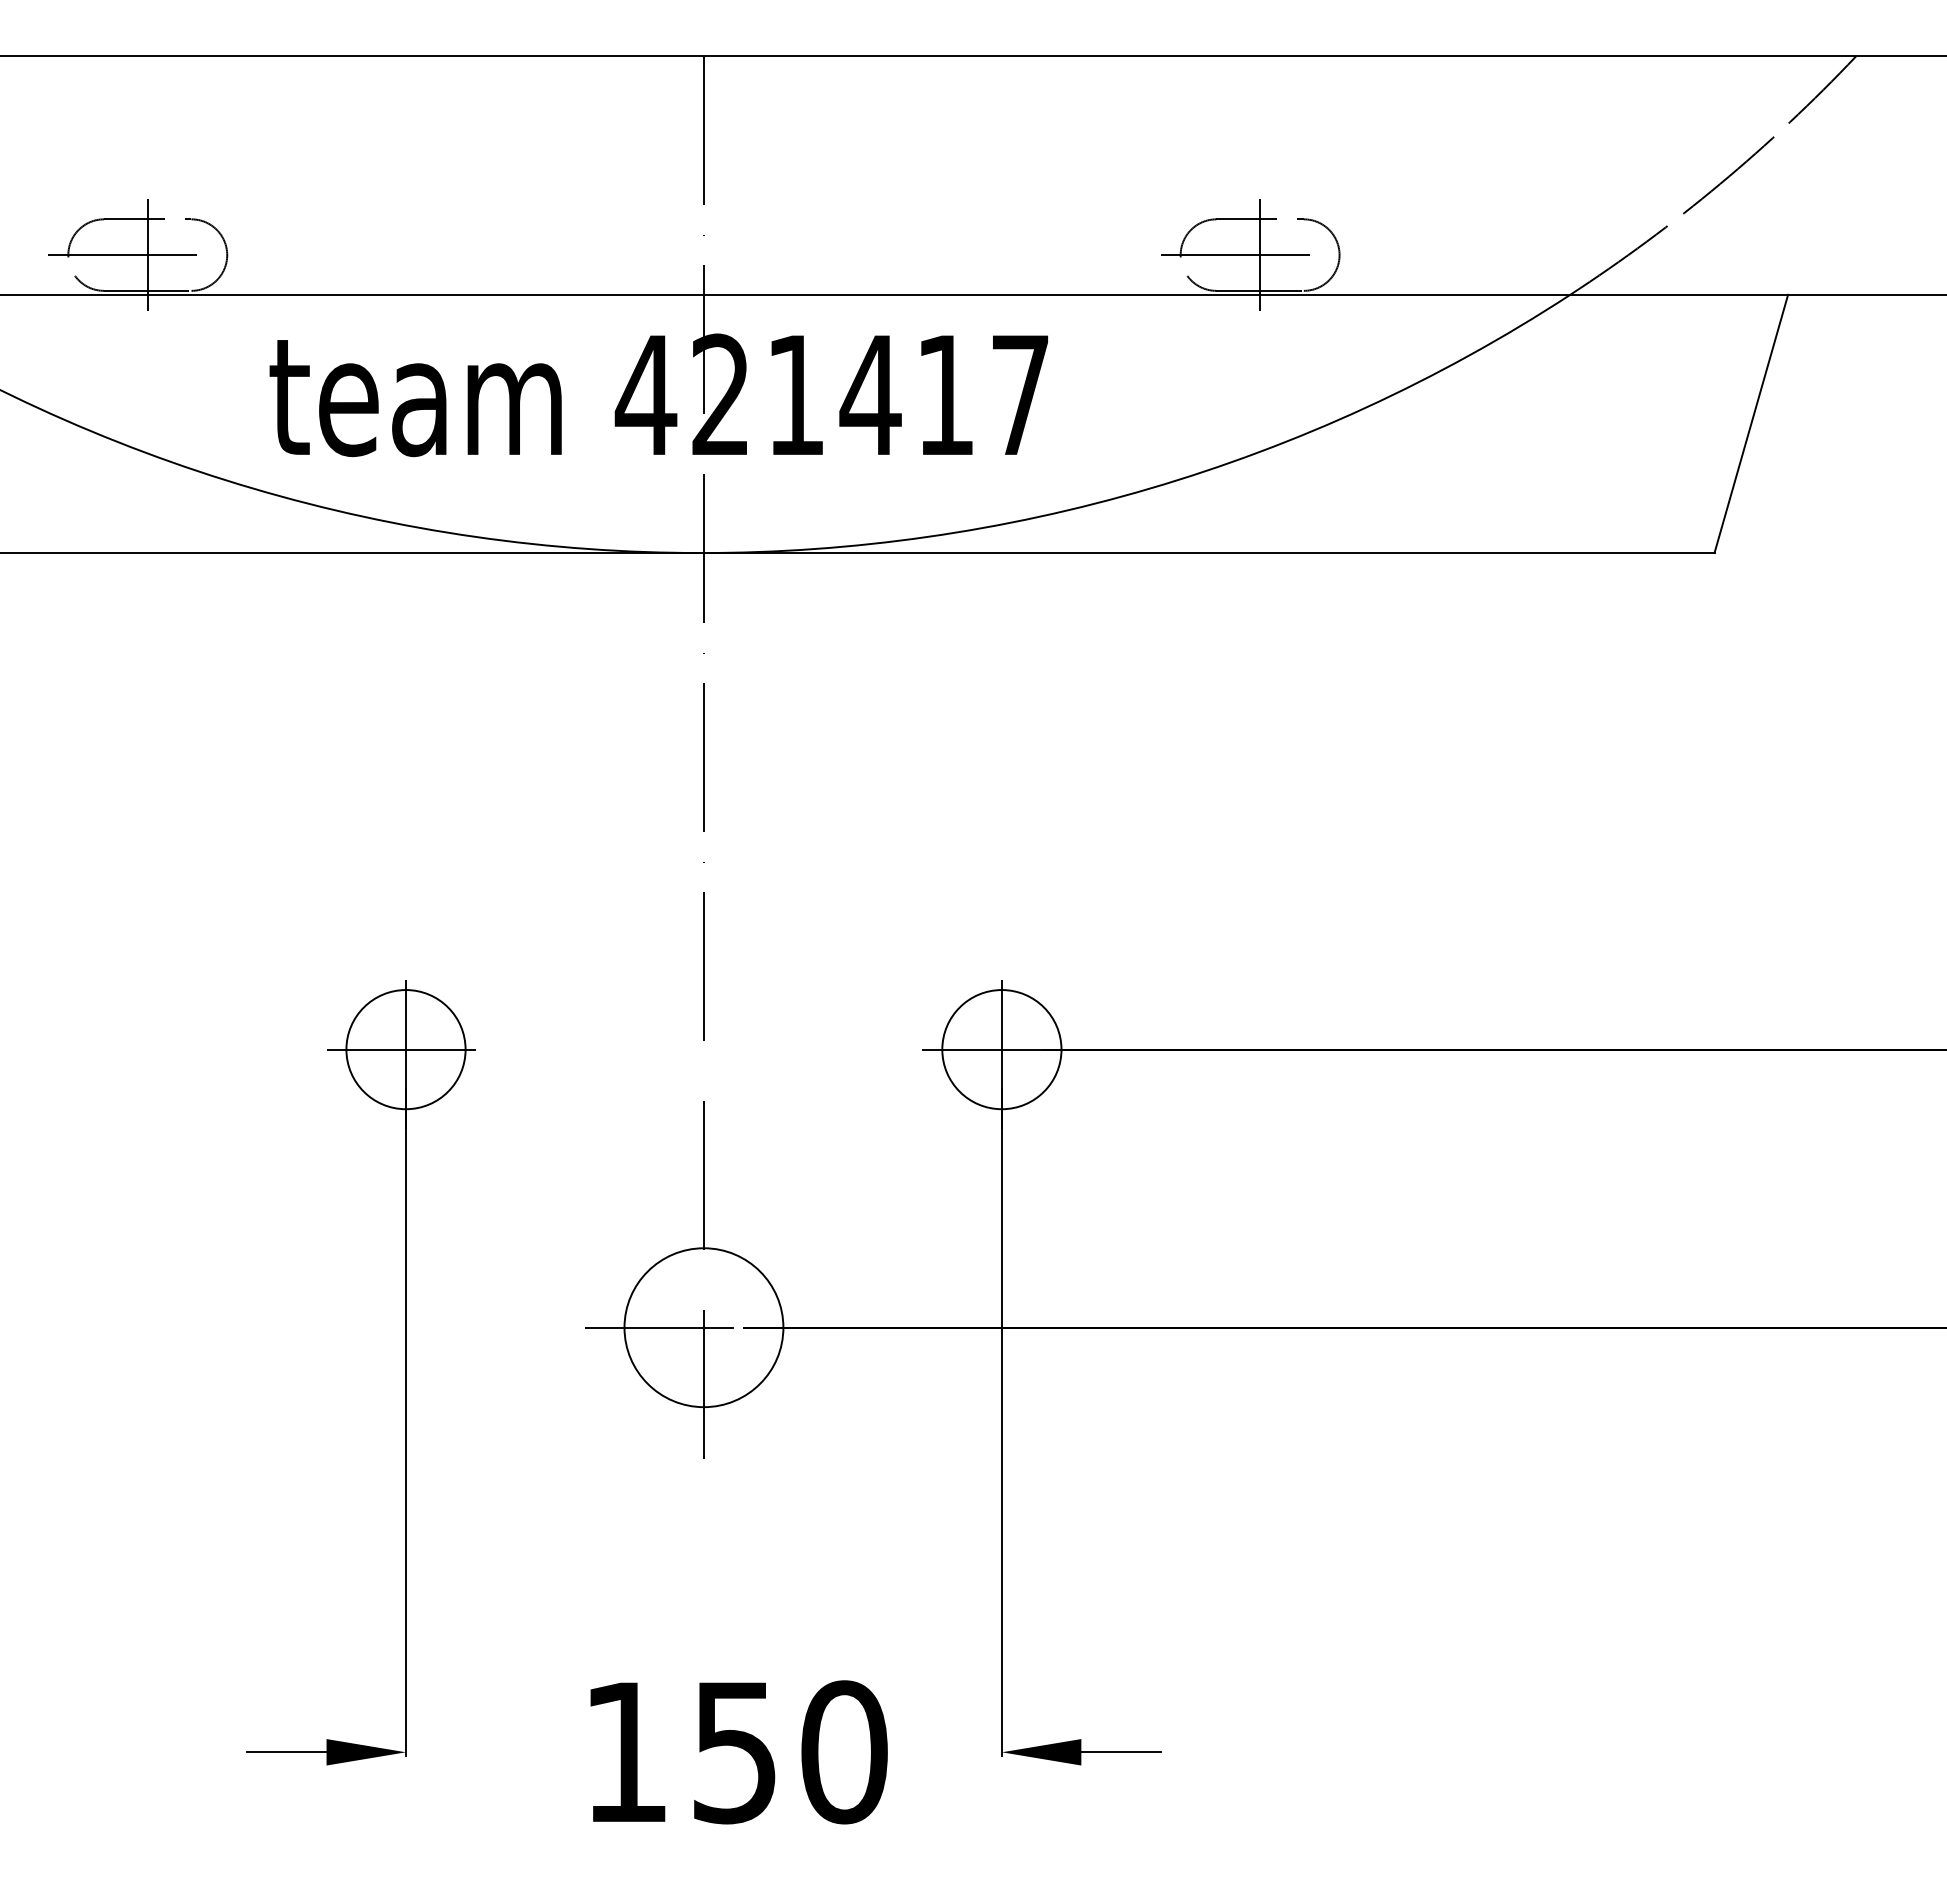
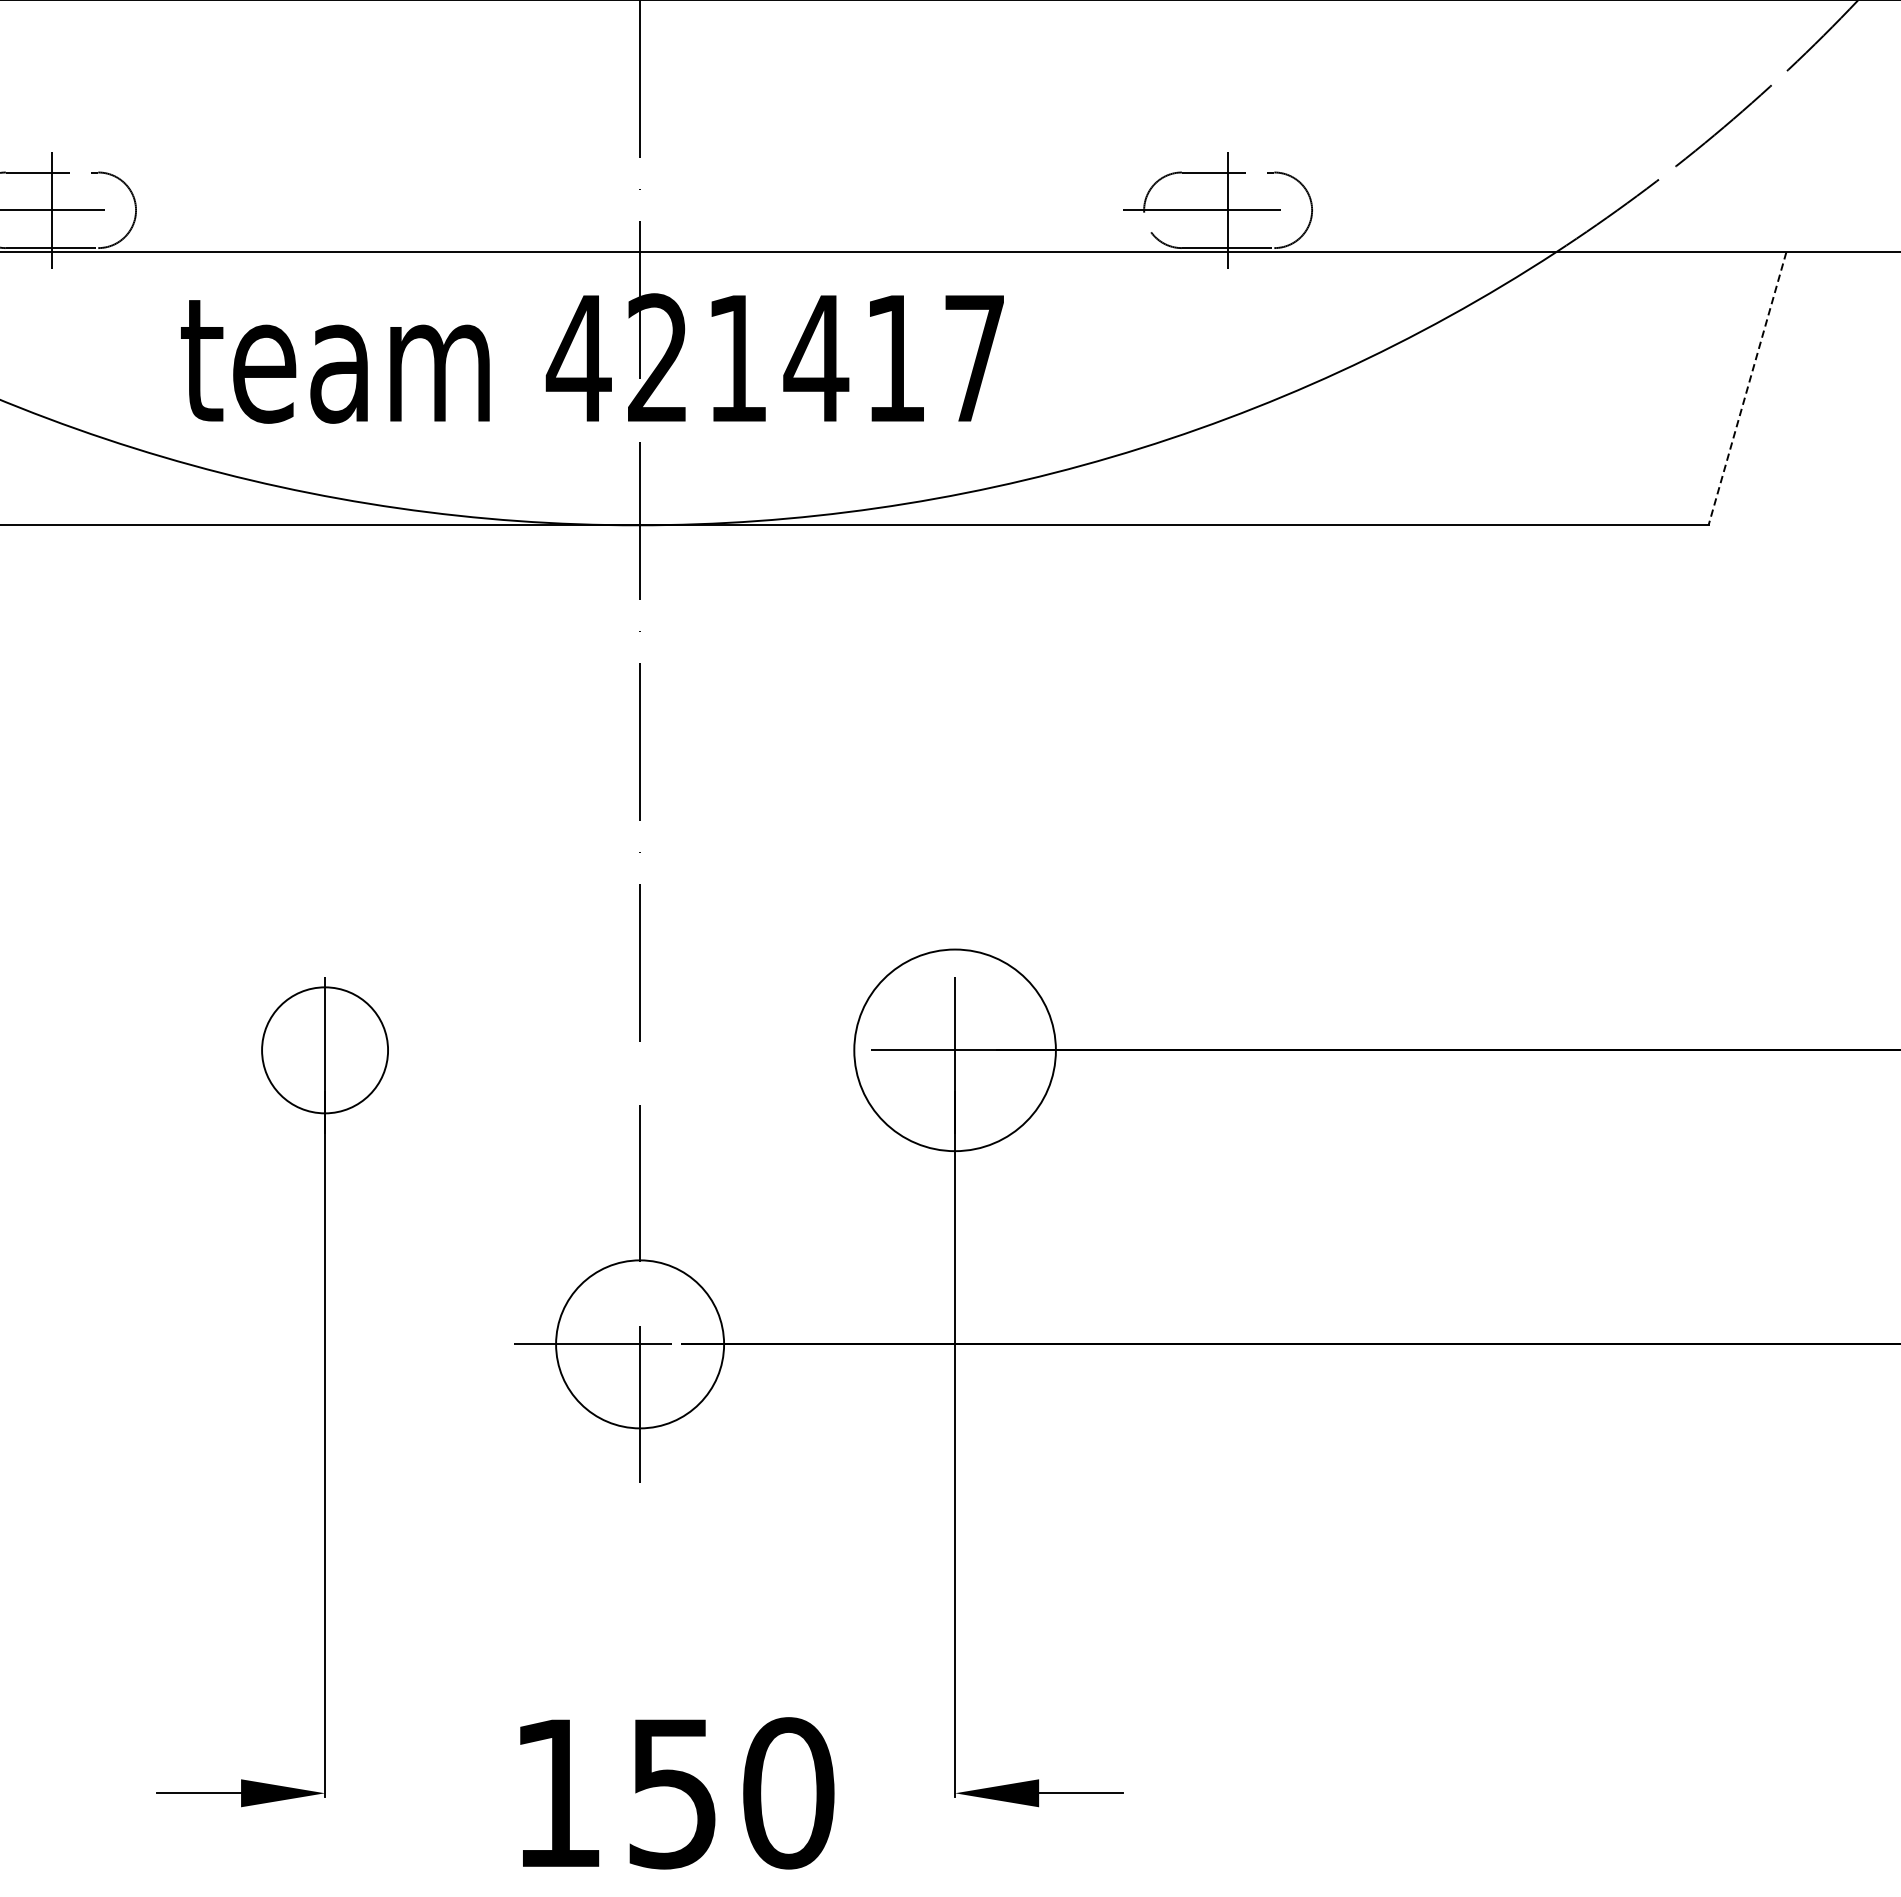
line: (1751, 424) -> (1747, 389), solid -> dashed
line: (405, 1049) -> (324, 1050), removed
circle: (1001, 1049) -> (954, 1050), size x1.6

